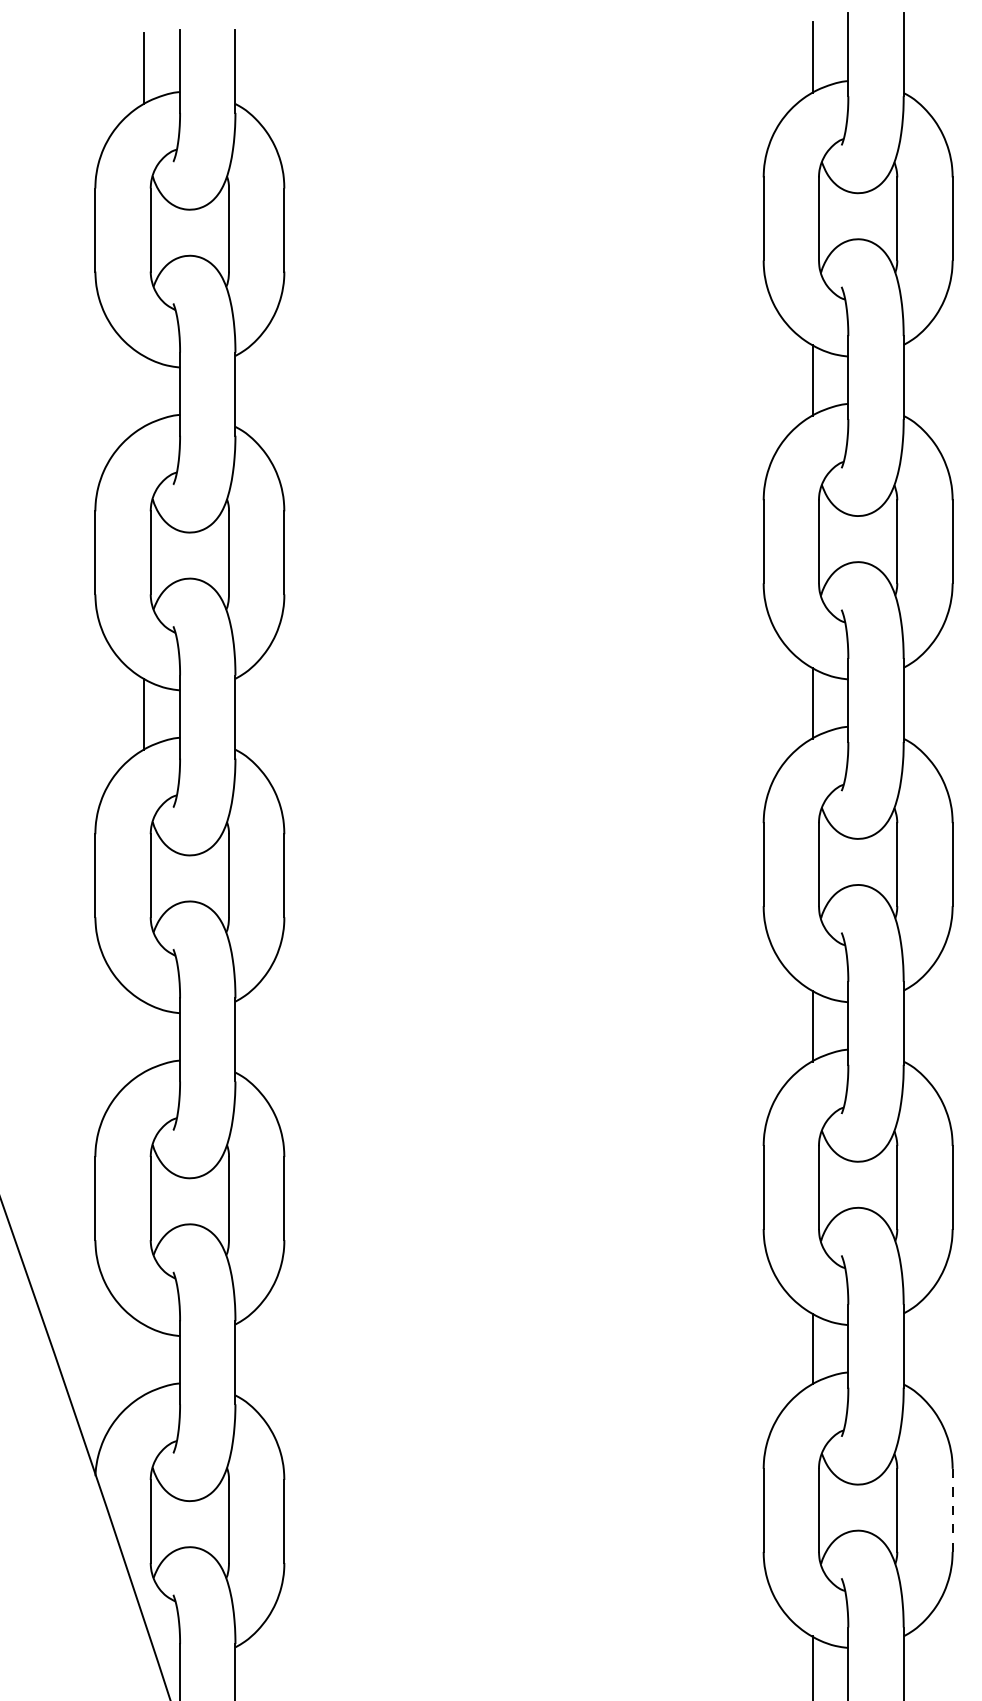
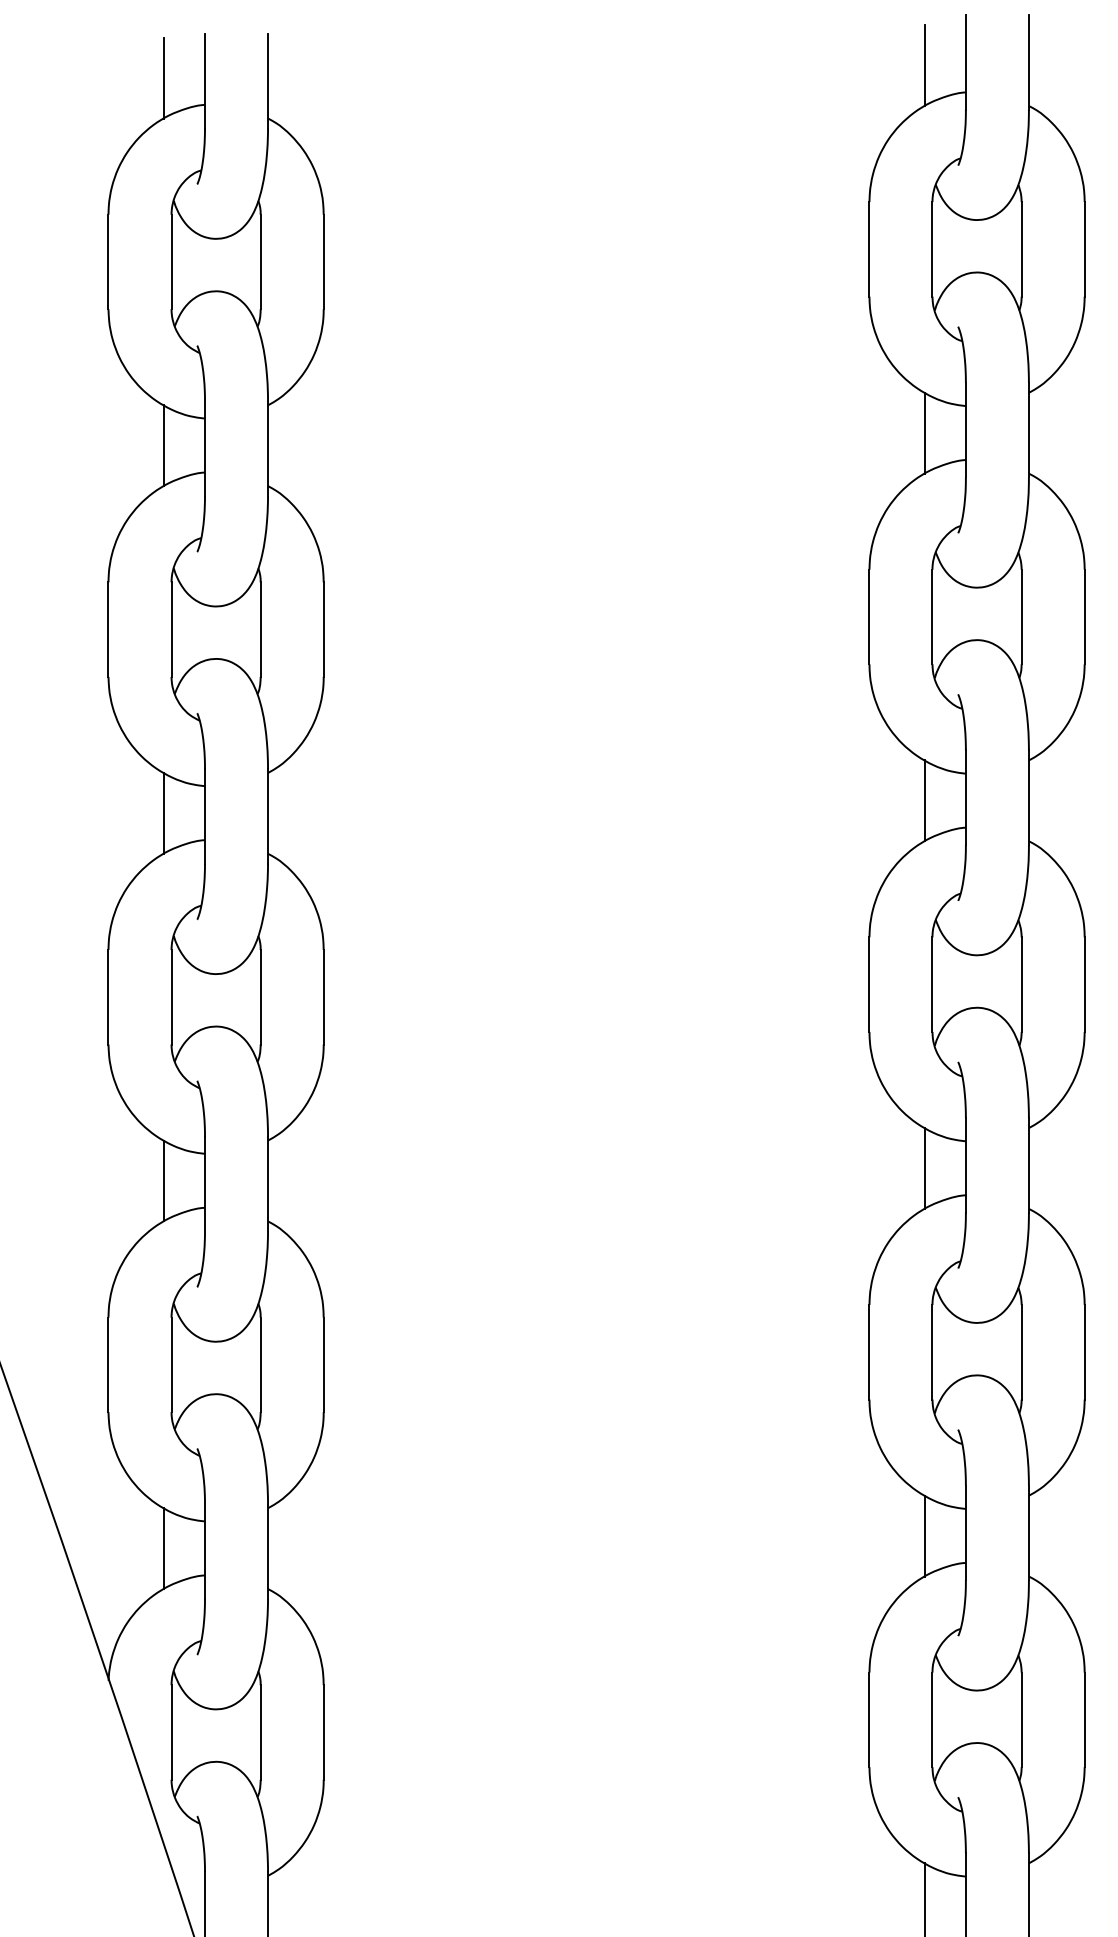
line: (144, 391) -> (164, 445), added
line: (144, 1036) -> (164, 1180), added
line: (144, 1359) -> (164, 1548), added
line: (952, 1510) -> (1084, 1719), dashed -> solid

